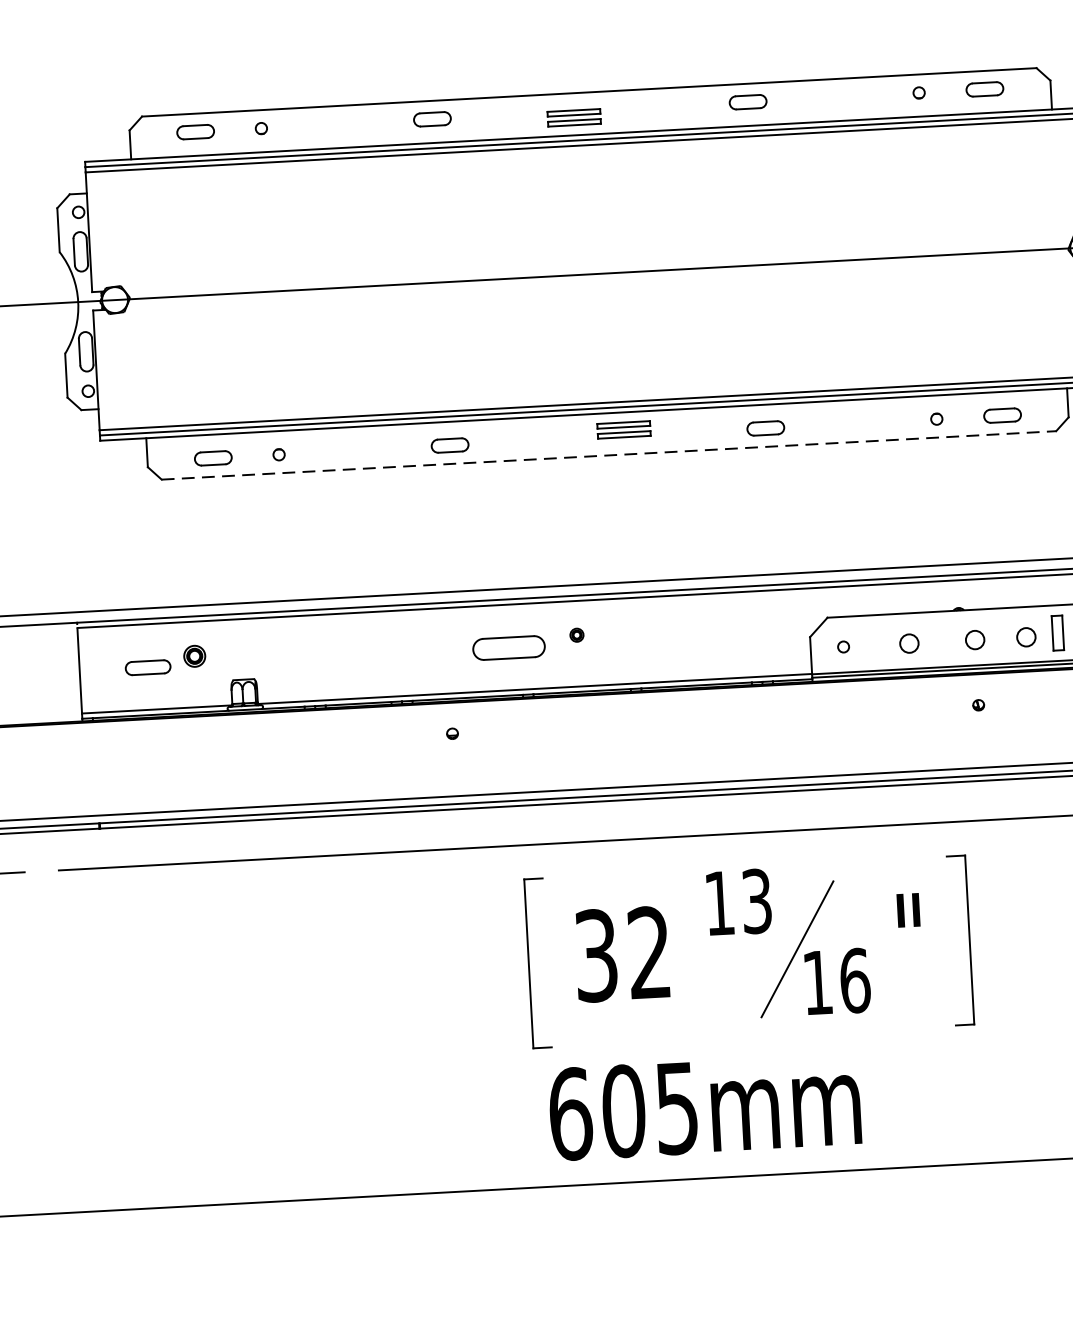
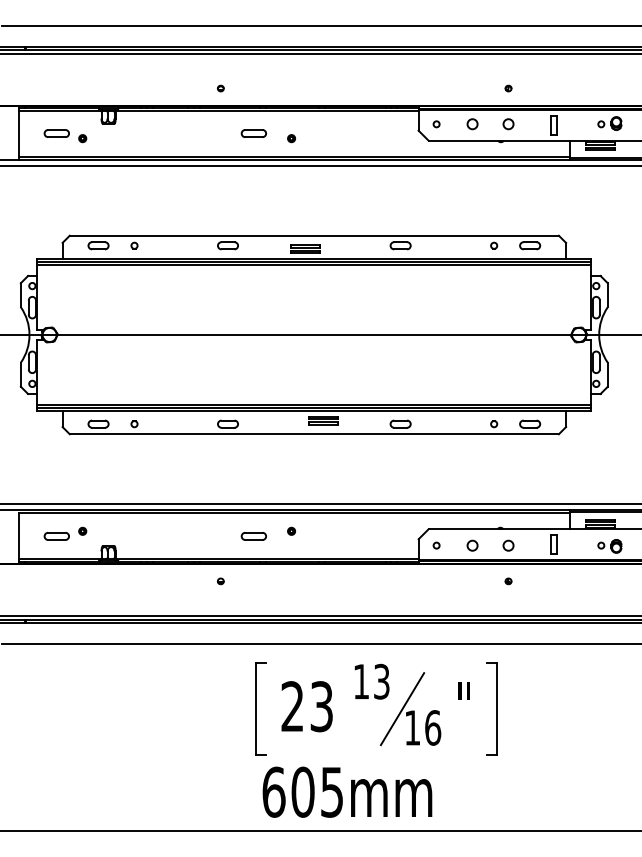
line: (609, 455) -> (314, 434), dashed -> solid
circle: (1026, 636) -> (536, 545), removed
part: (507, 648) -> (253, 536), size x0.62
part: (194, 654) -> (82, 530), size x0.62
text: (621, 954) -> (306, 706), 32 -> 23

